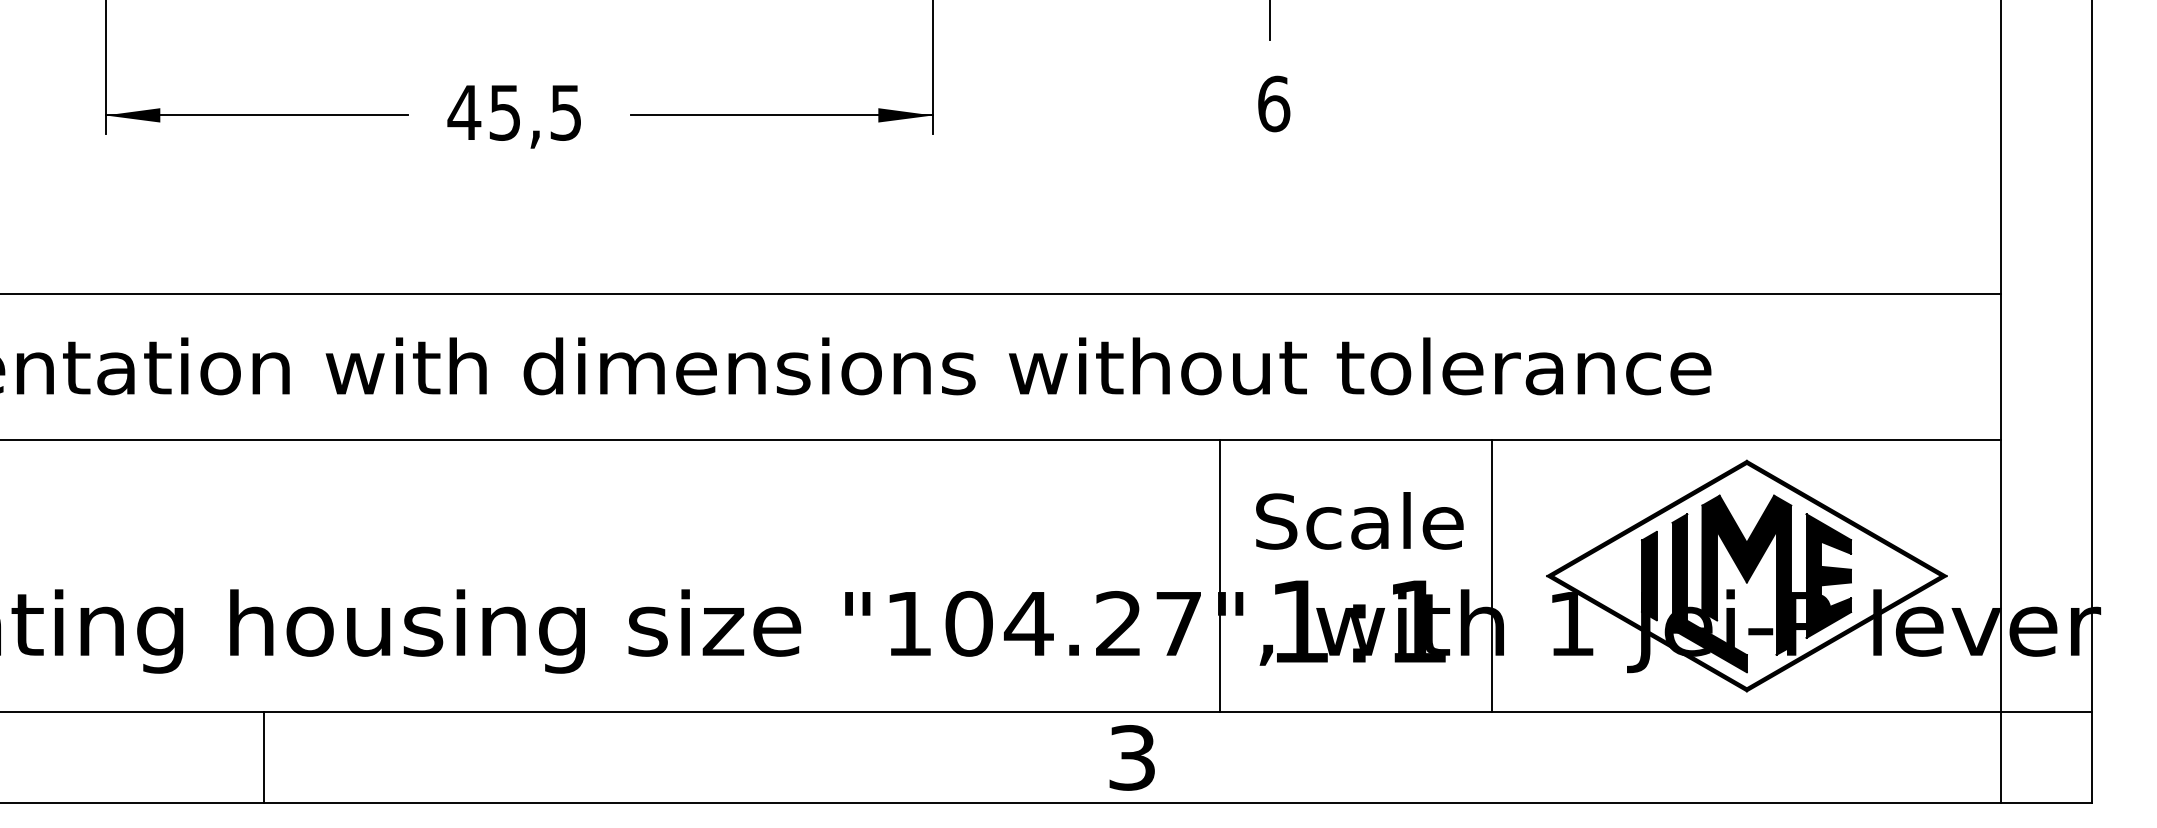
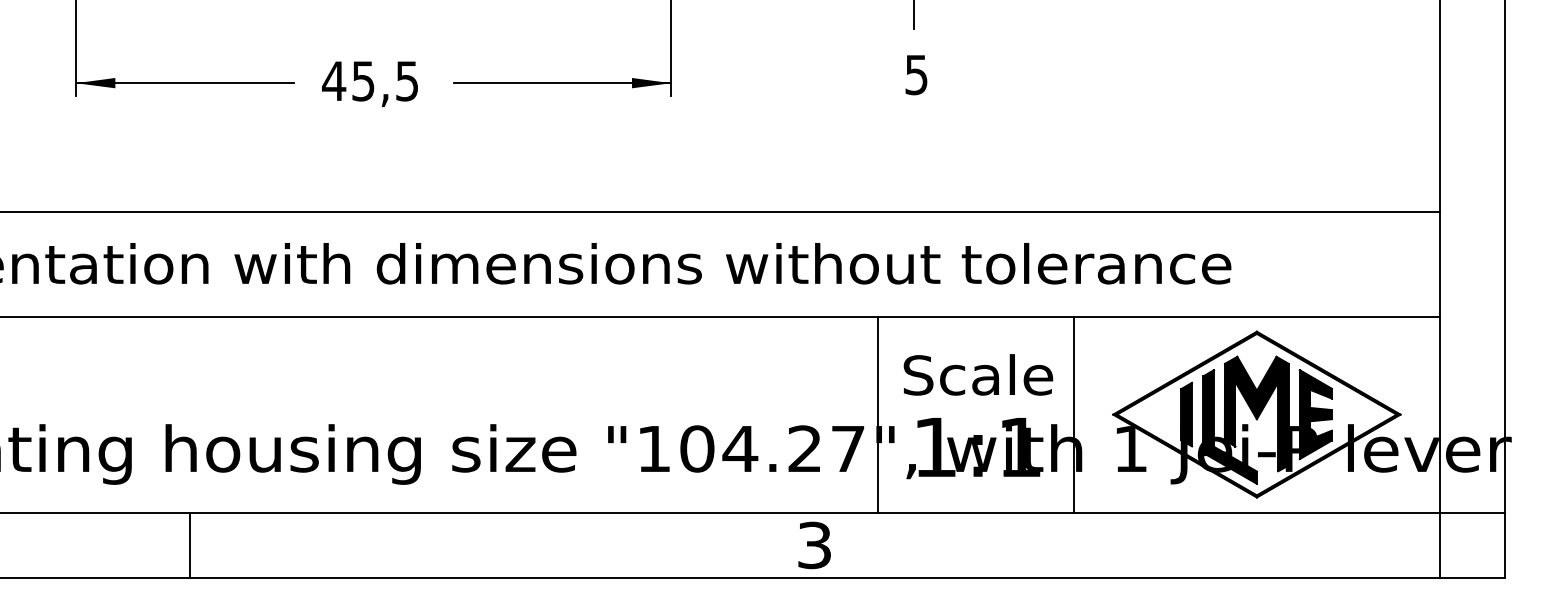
text: (1274, 103) -> (917, 74), 6 -> 5

